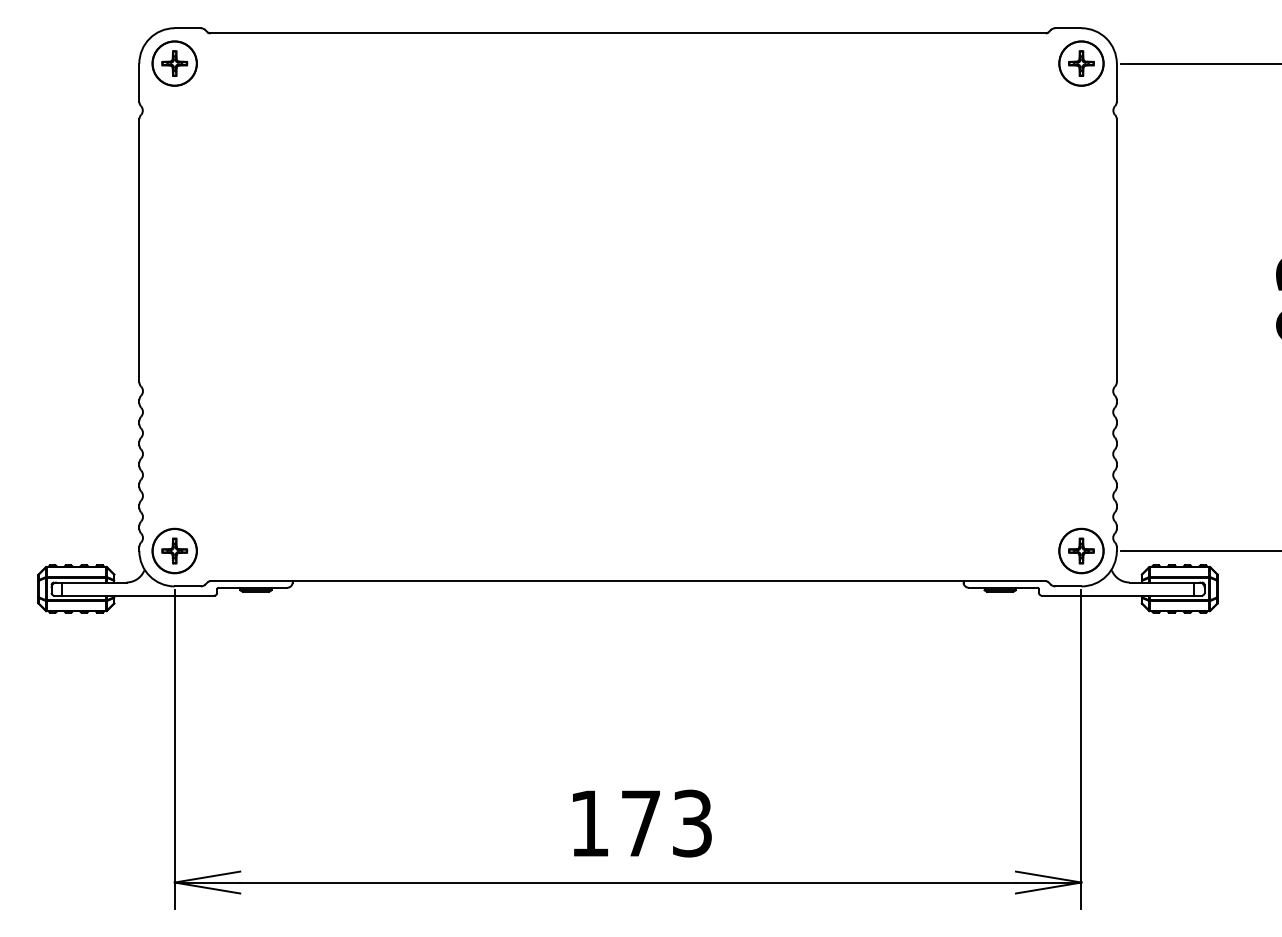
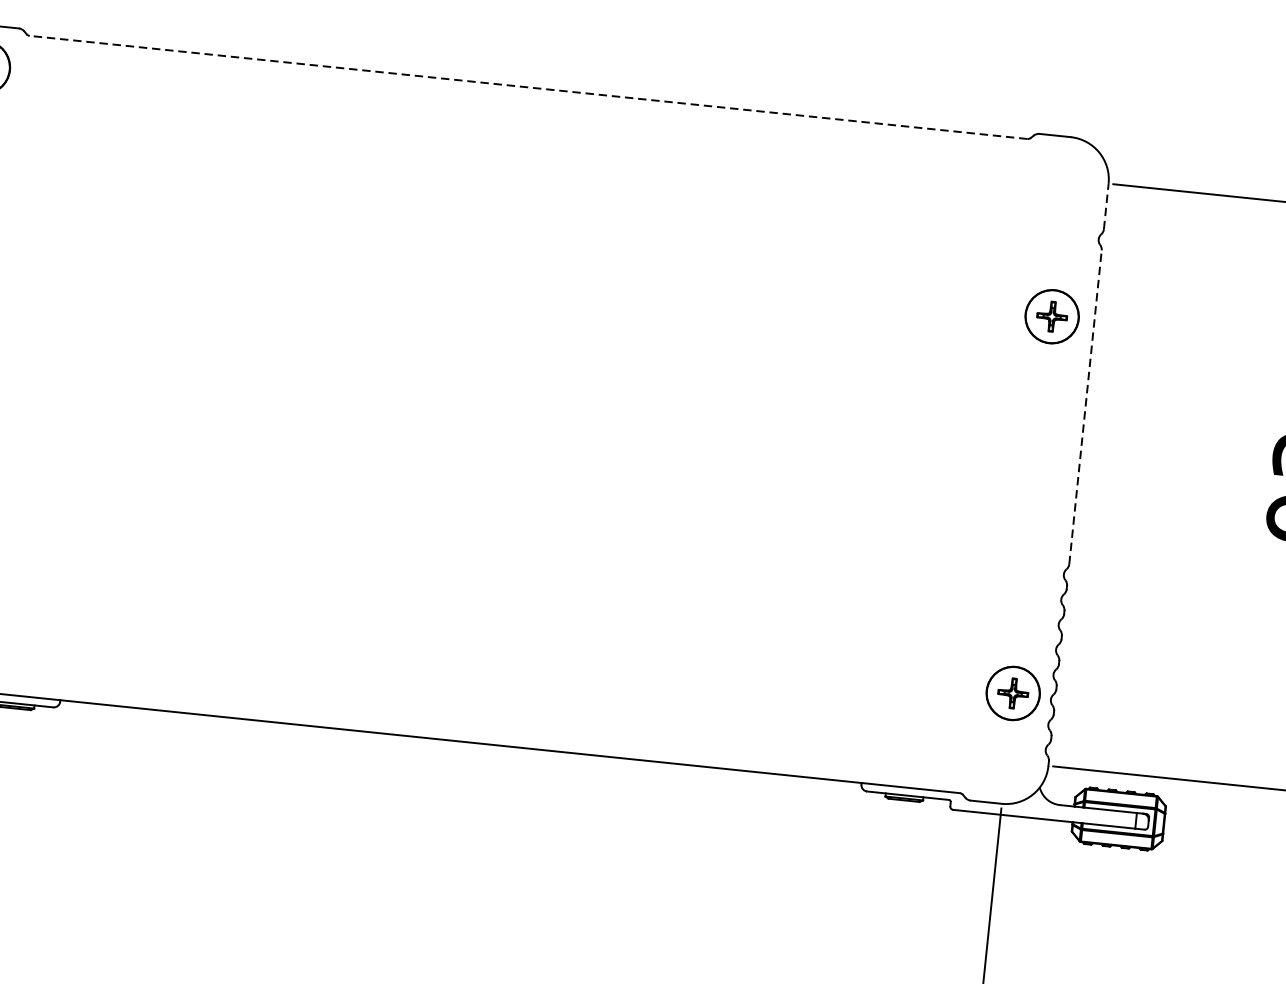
line: (628, 33) -> (529, 87), solid -> dashed
part: (1081, 63) -> (1052, 316), moved
line: (1116, 82) -> (1105, 206), solid -> dashed
line: (1116, 250) -> (1085, 406), solid -> dashed
part: (1081, 550) -> (1013, 692), moved

